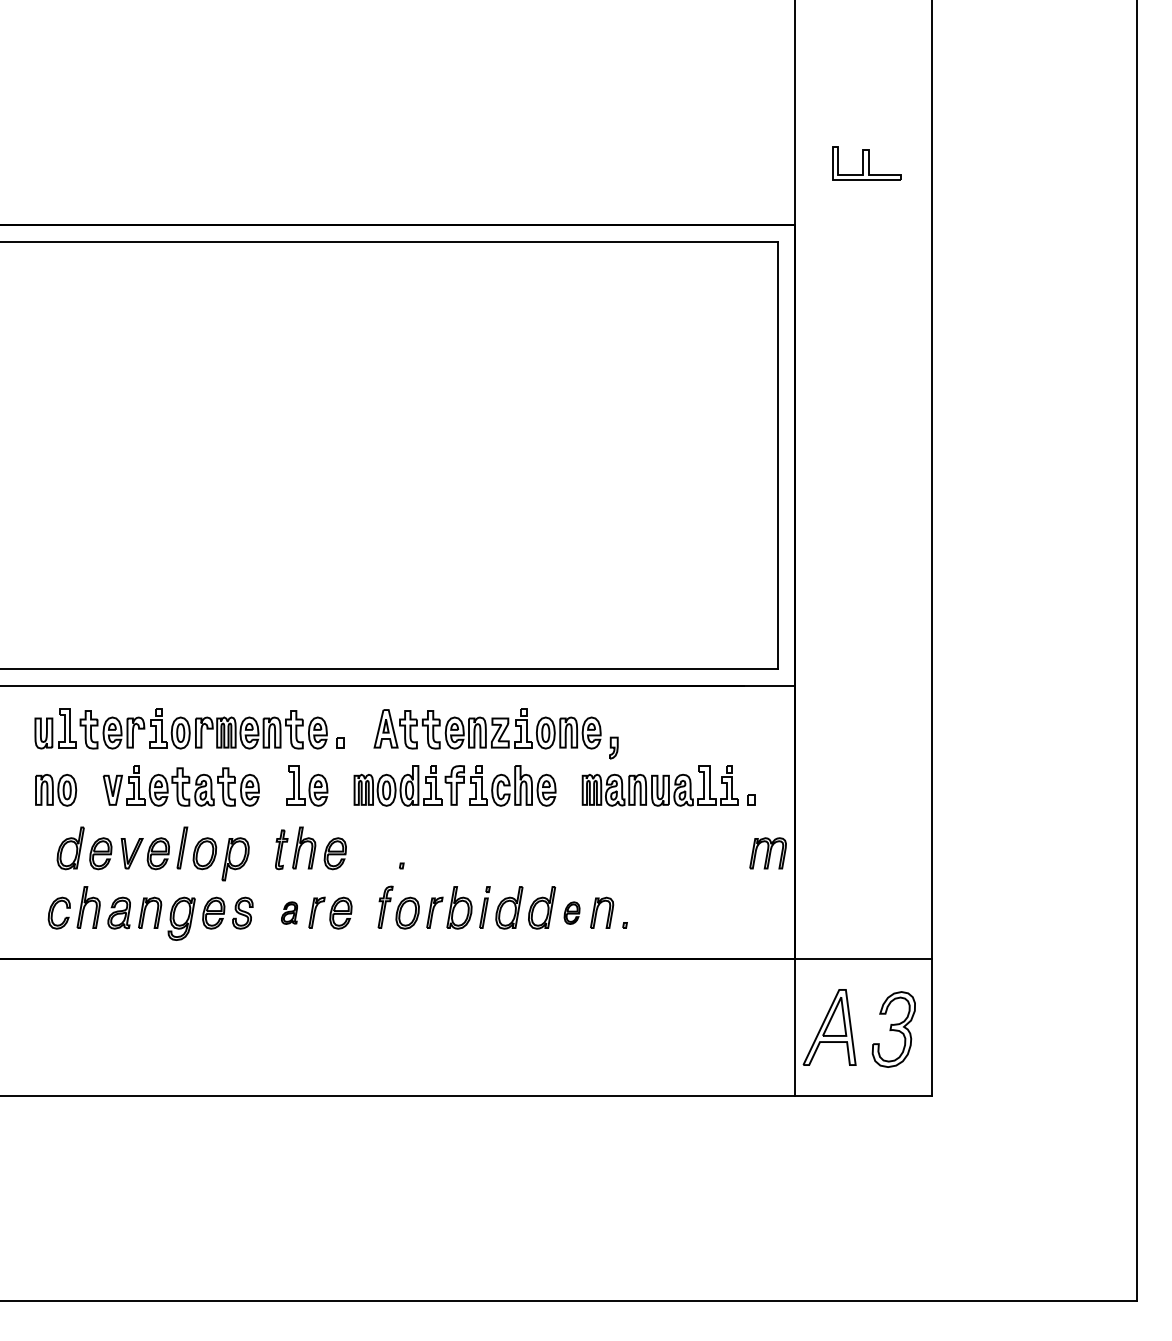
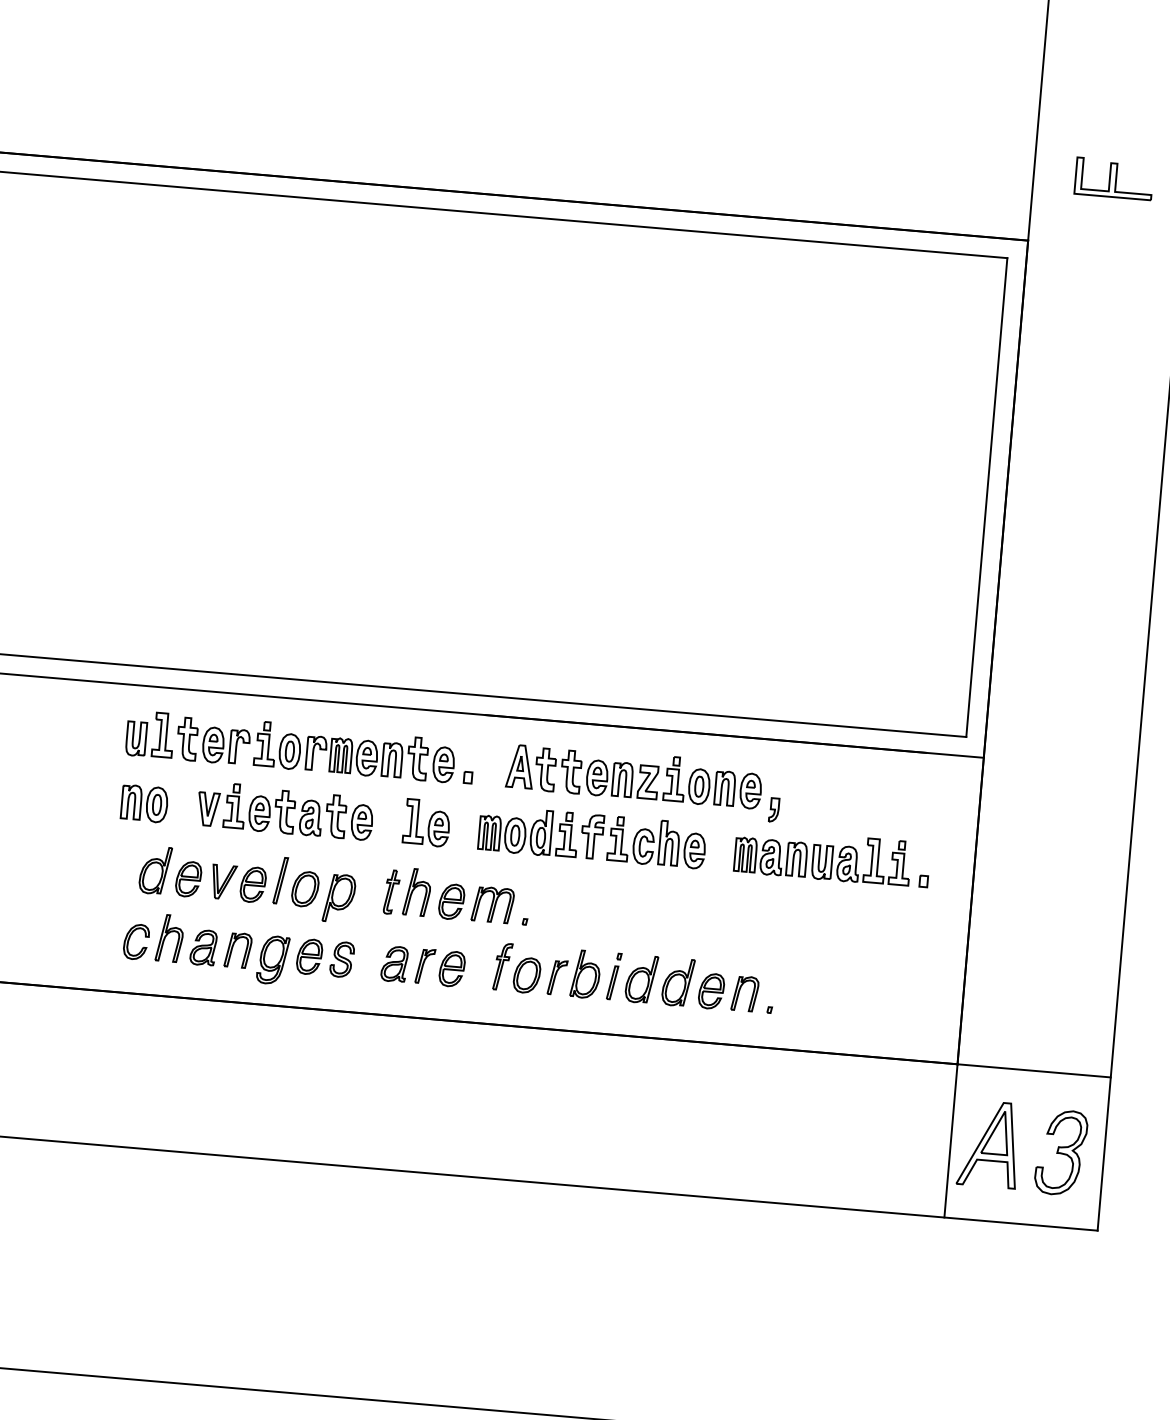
part: (767, 853) -> (492, 905), moved
part: (289, 912) -> (394, 963), size x1.43
part: (571, 912) -> (710, 990), size x1.43

